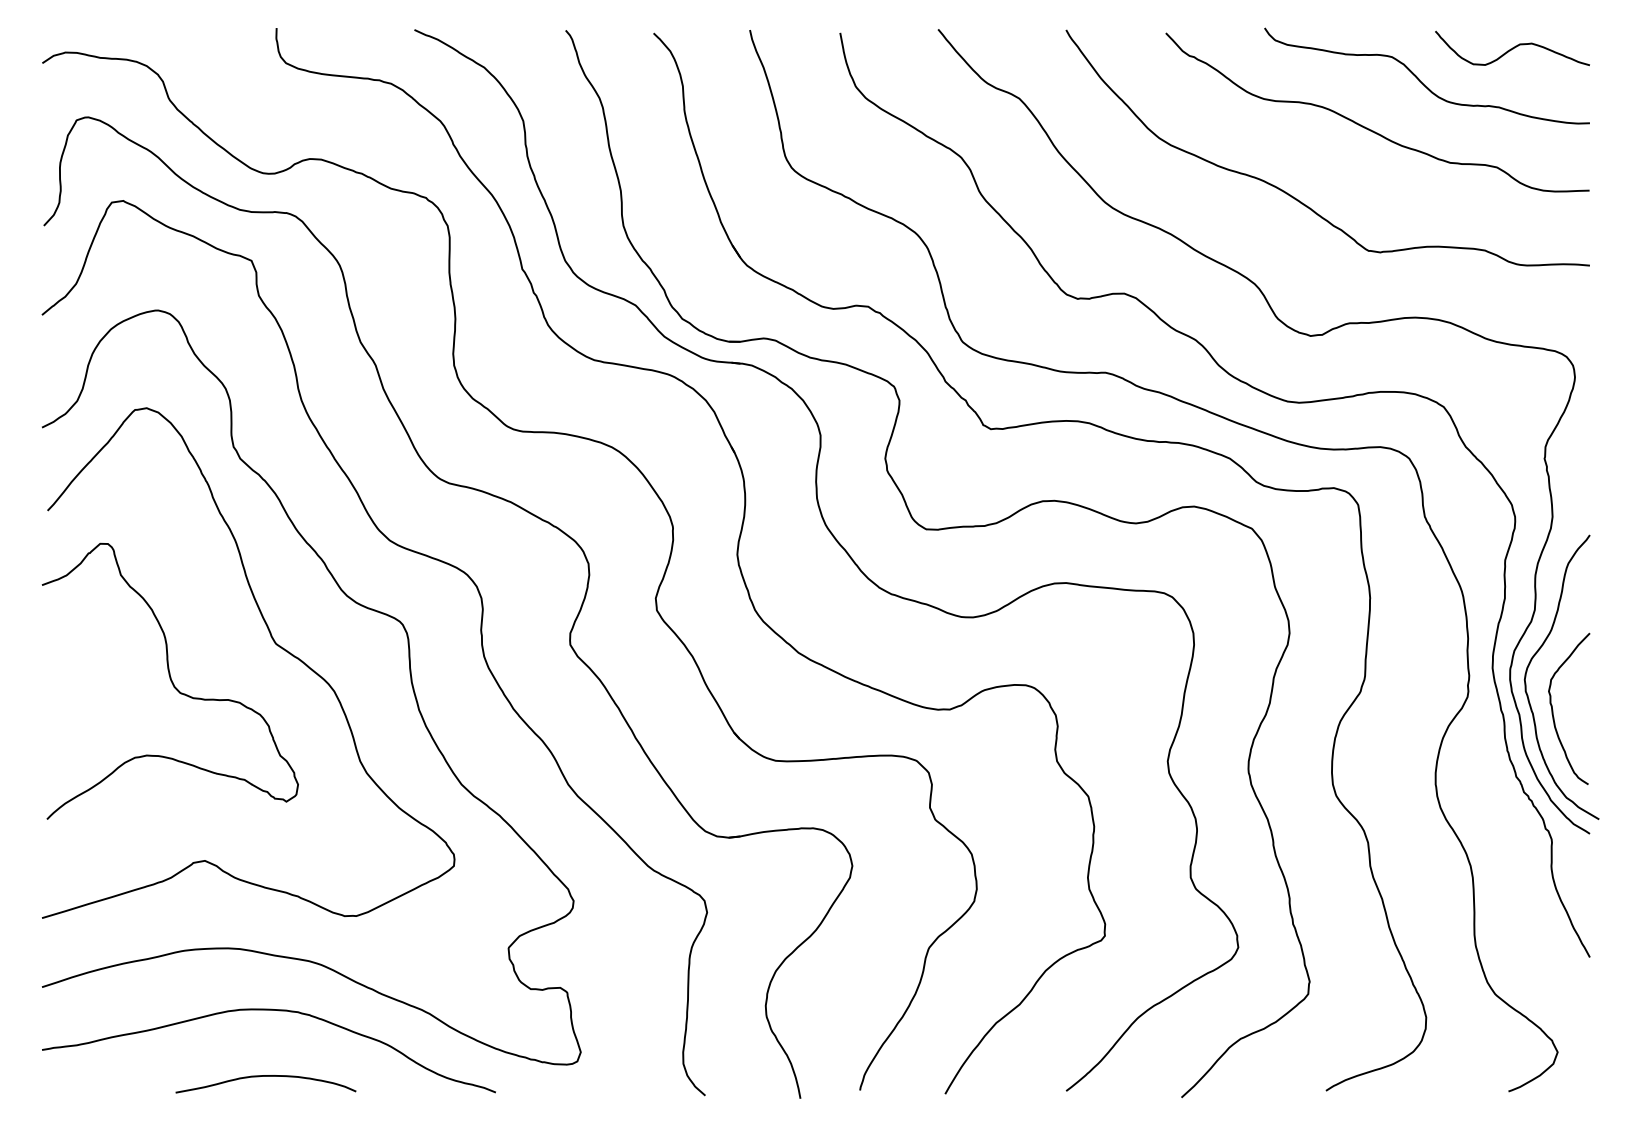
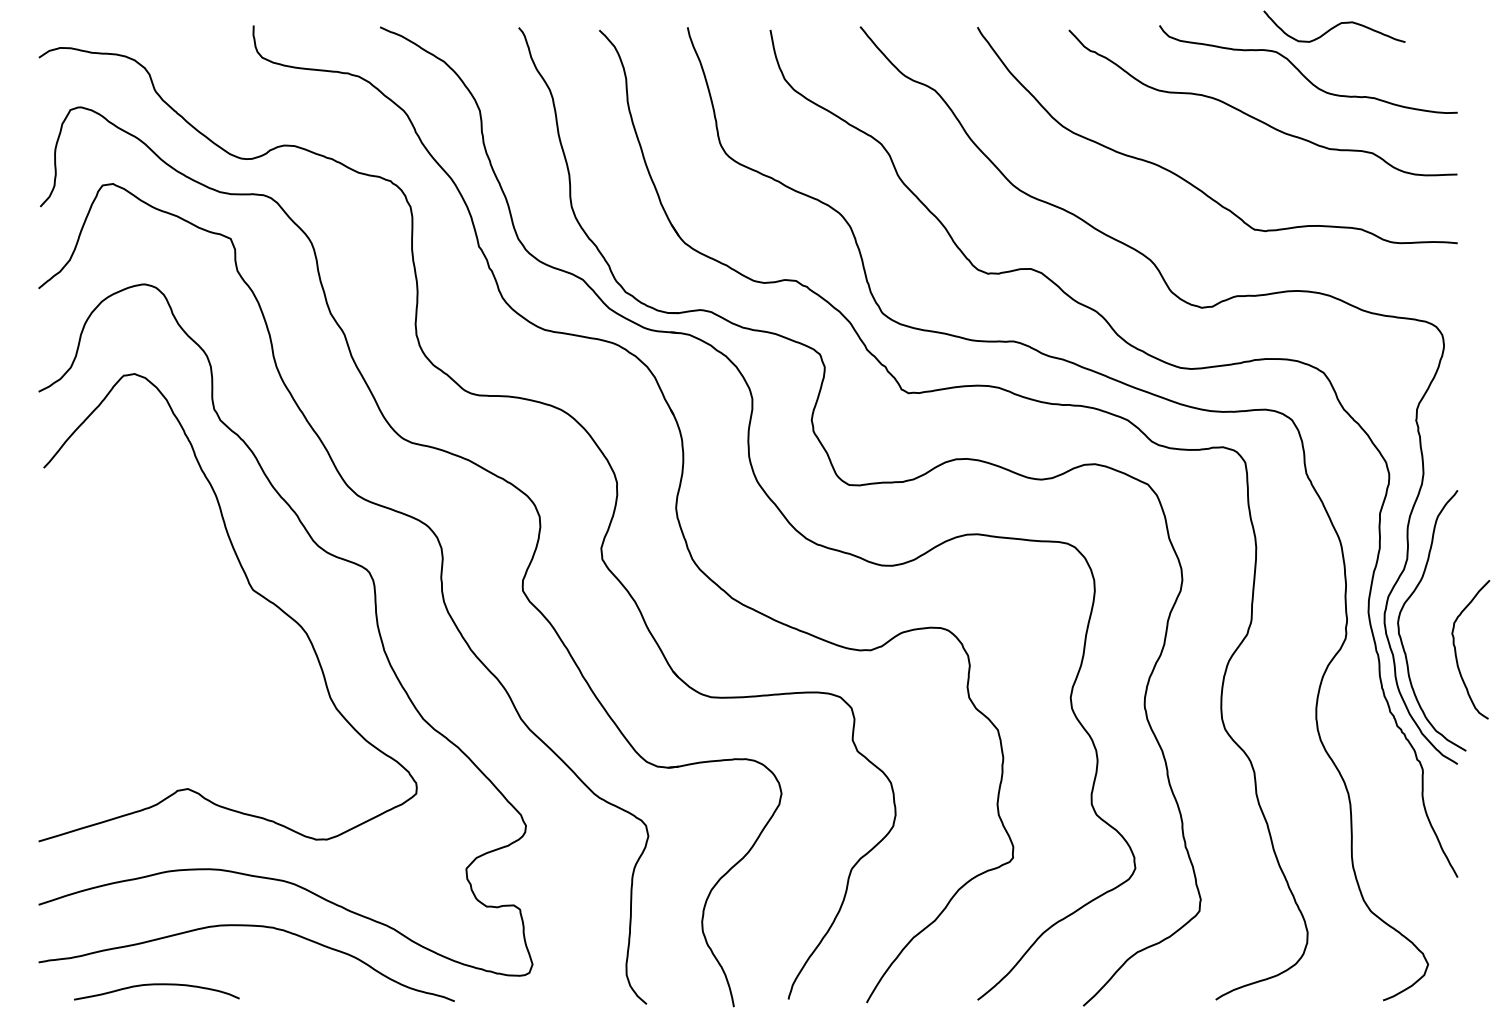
curve: (1512, 48) -> (1334, 26), moved
curve: (170, 680) -> (156, 623), removed
curve: (1553, 709) -> (1456, 650), moved
curve: (265, 1076) -> (156, 984), moved

